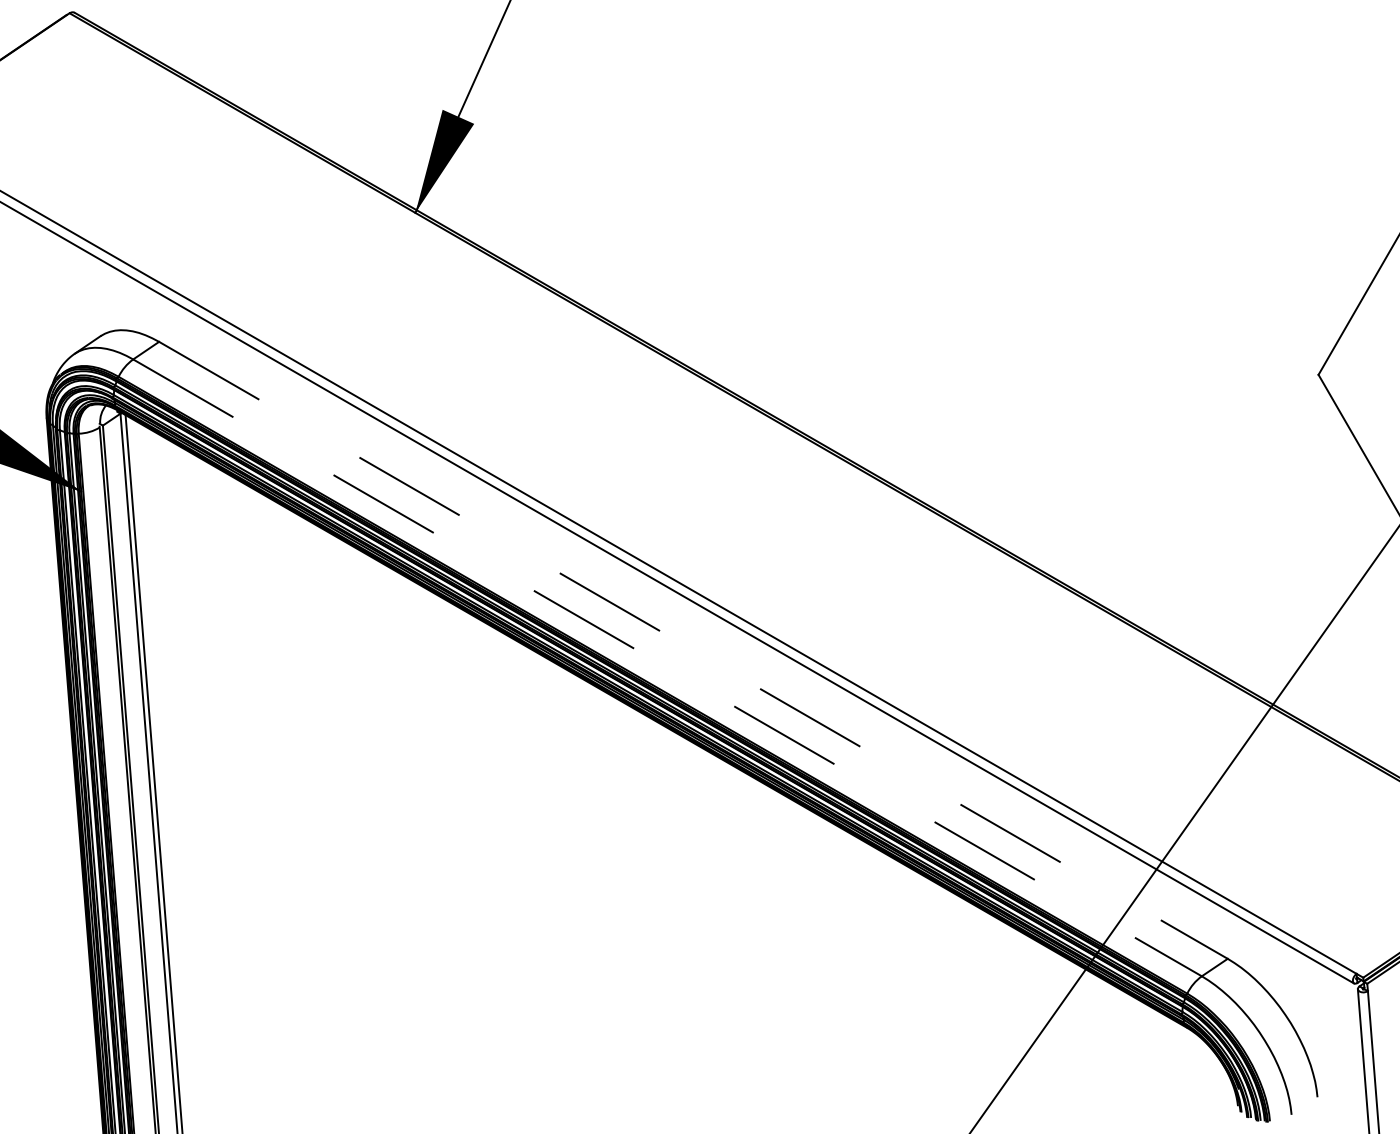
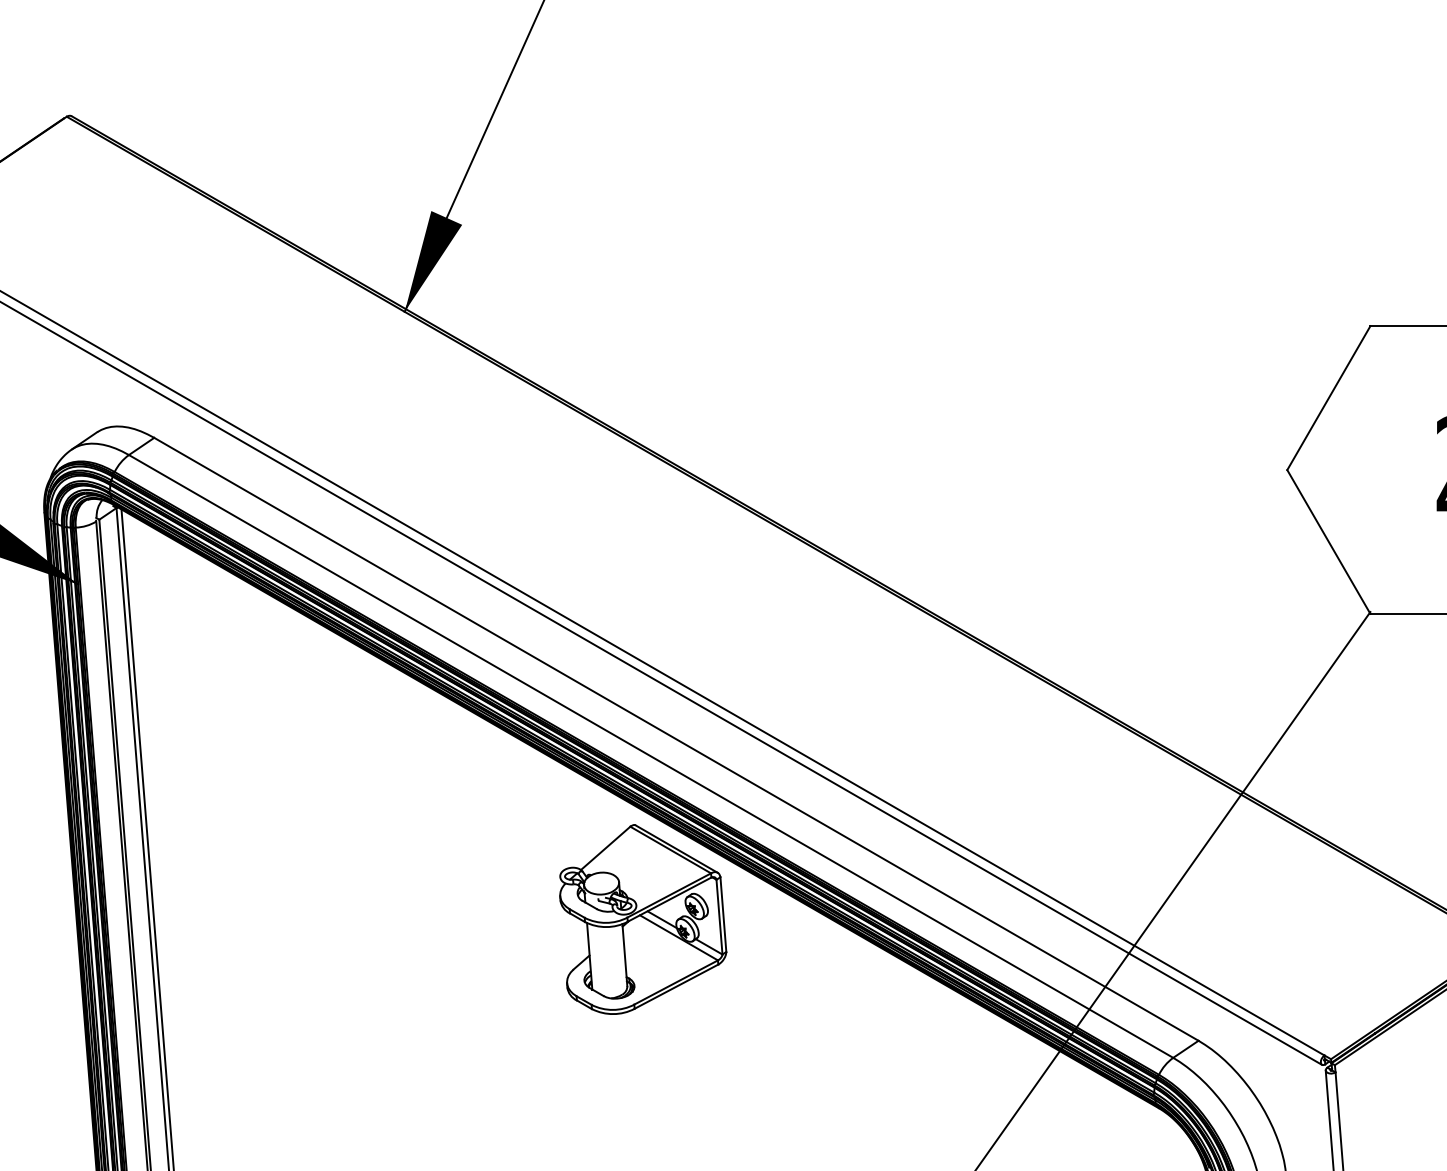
line: (693, 650) -> (676, 739), dashed -> solid
line: (667, 667) -> (651, 756), dashed -> solid
part: (659, 834) -> (643, 919), added

